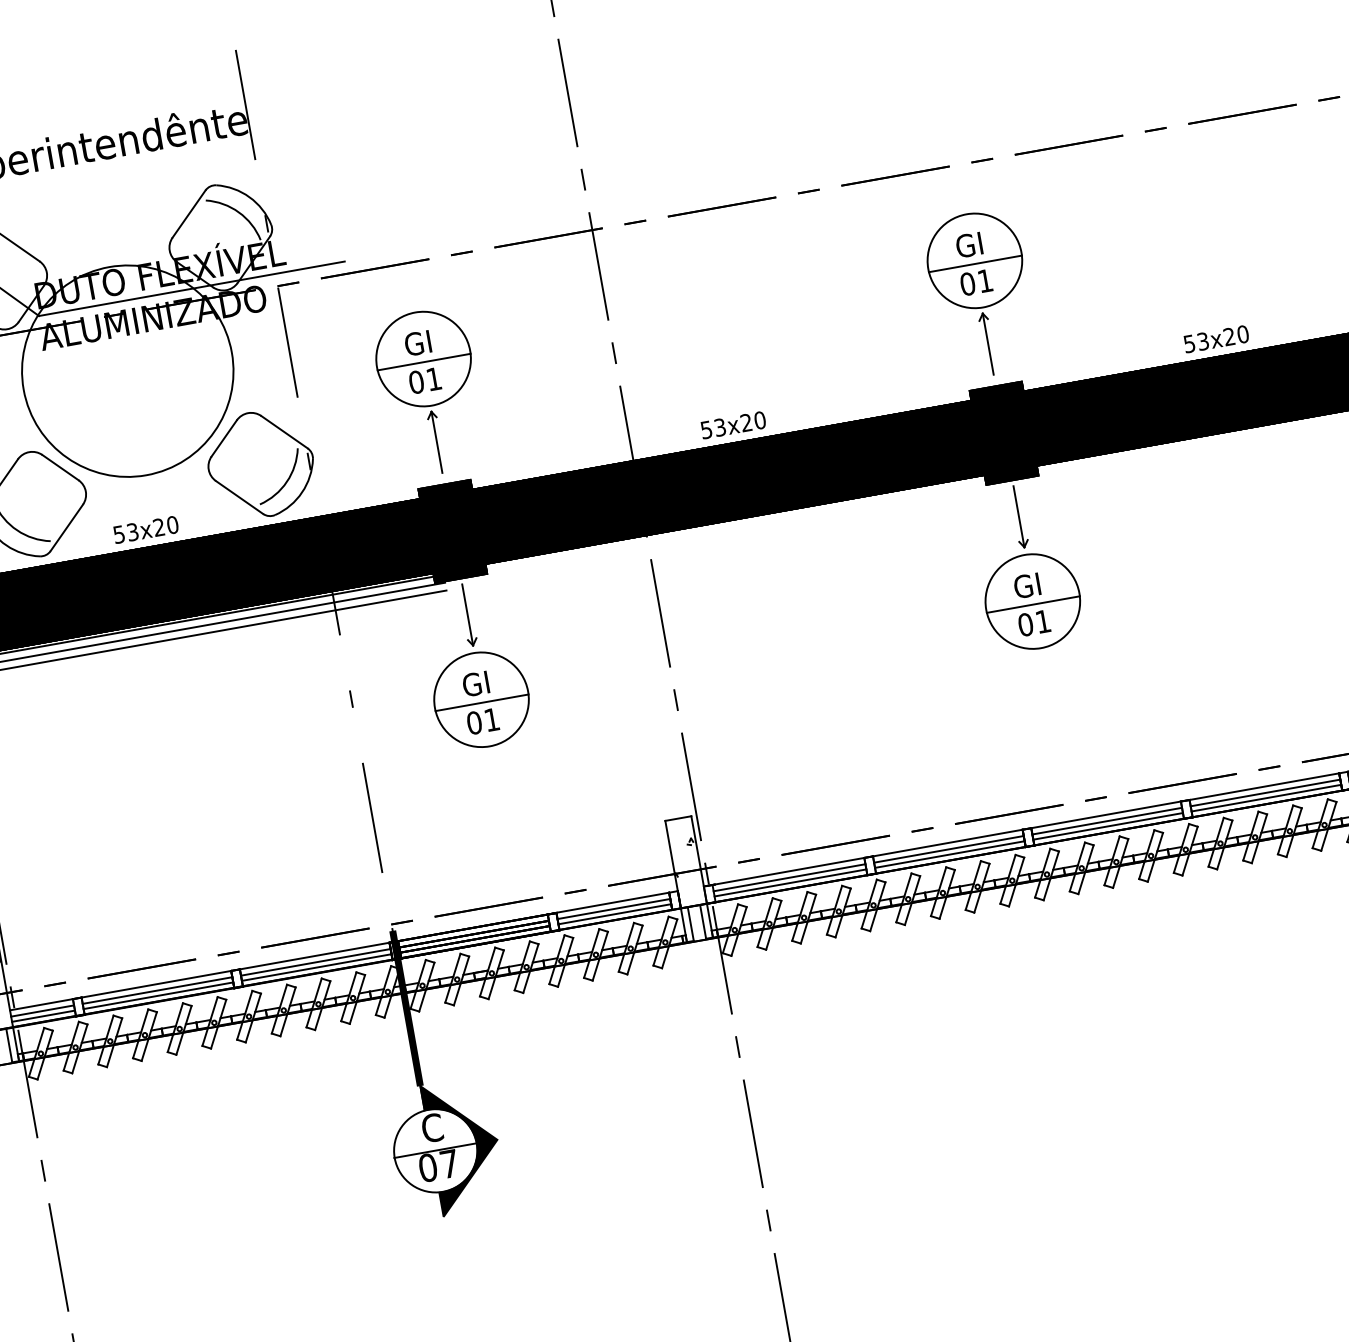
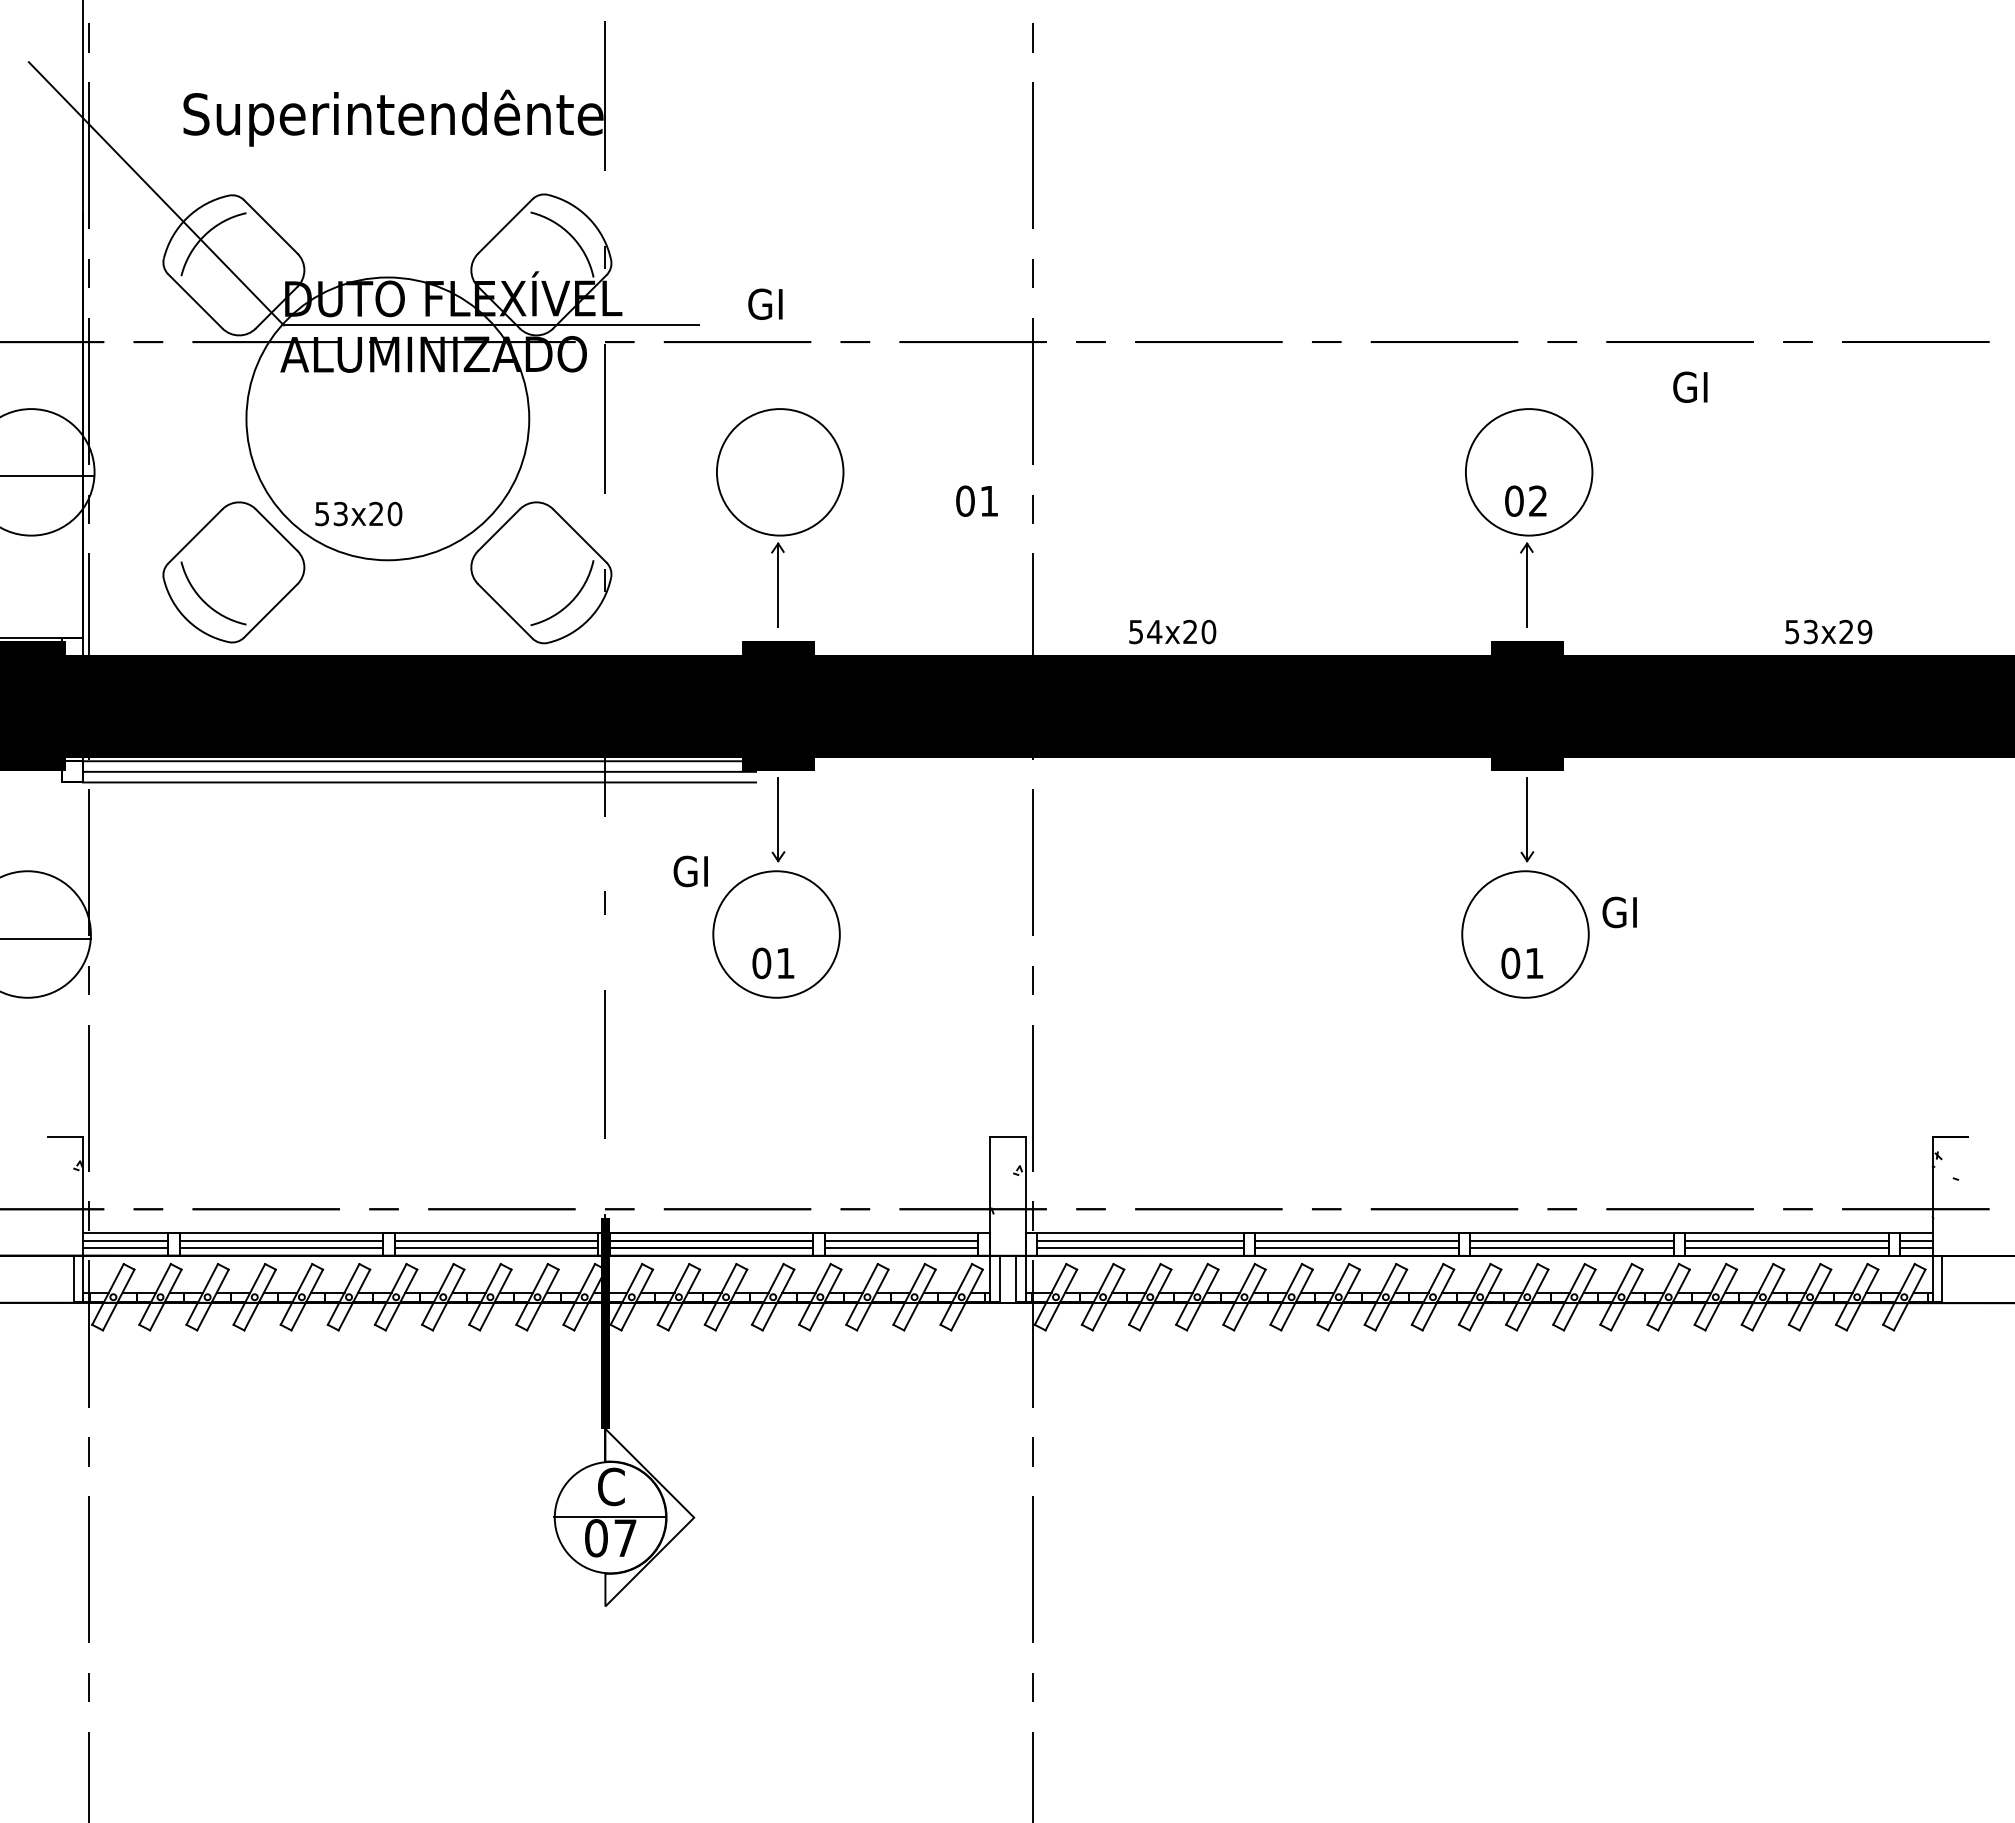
text: (969, 244) -> (1690, 386), moved
line: (974, 264) -> (1528, 476), removed
text: (984, 280) -> (1537, 500), 01 -> 02
text: (1242, 334) -> (1864, 632), 53x20 -> 53x29
text: (417, 342) -> (765, 303), moved
line: (424, 362) -> (780, 476), removed
text: (424, 380) -> (976, 500), moved
text: (720, 427) -> (1154, 631), 53x20 -> 54x20
text: (145, 529) -> (358, 513), moved
text: (1027, 585) -> (1619, 912), moved
line: (1033, 604) -> (1525, 938), removed
text: (475, 684) -> (690, 871), moved
line: (482, 702) -> (776, 938), removed
fill: (464, 1145) -> (649, 1517), removed

